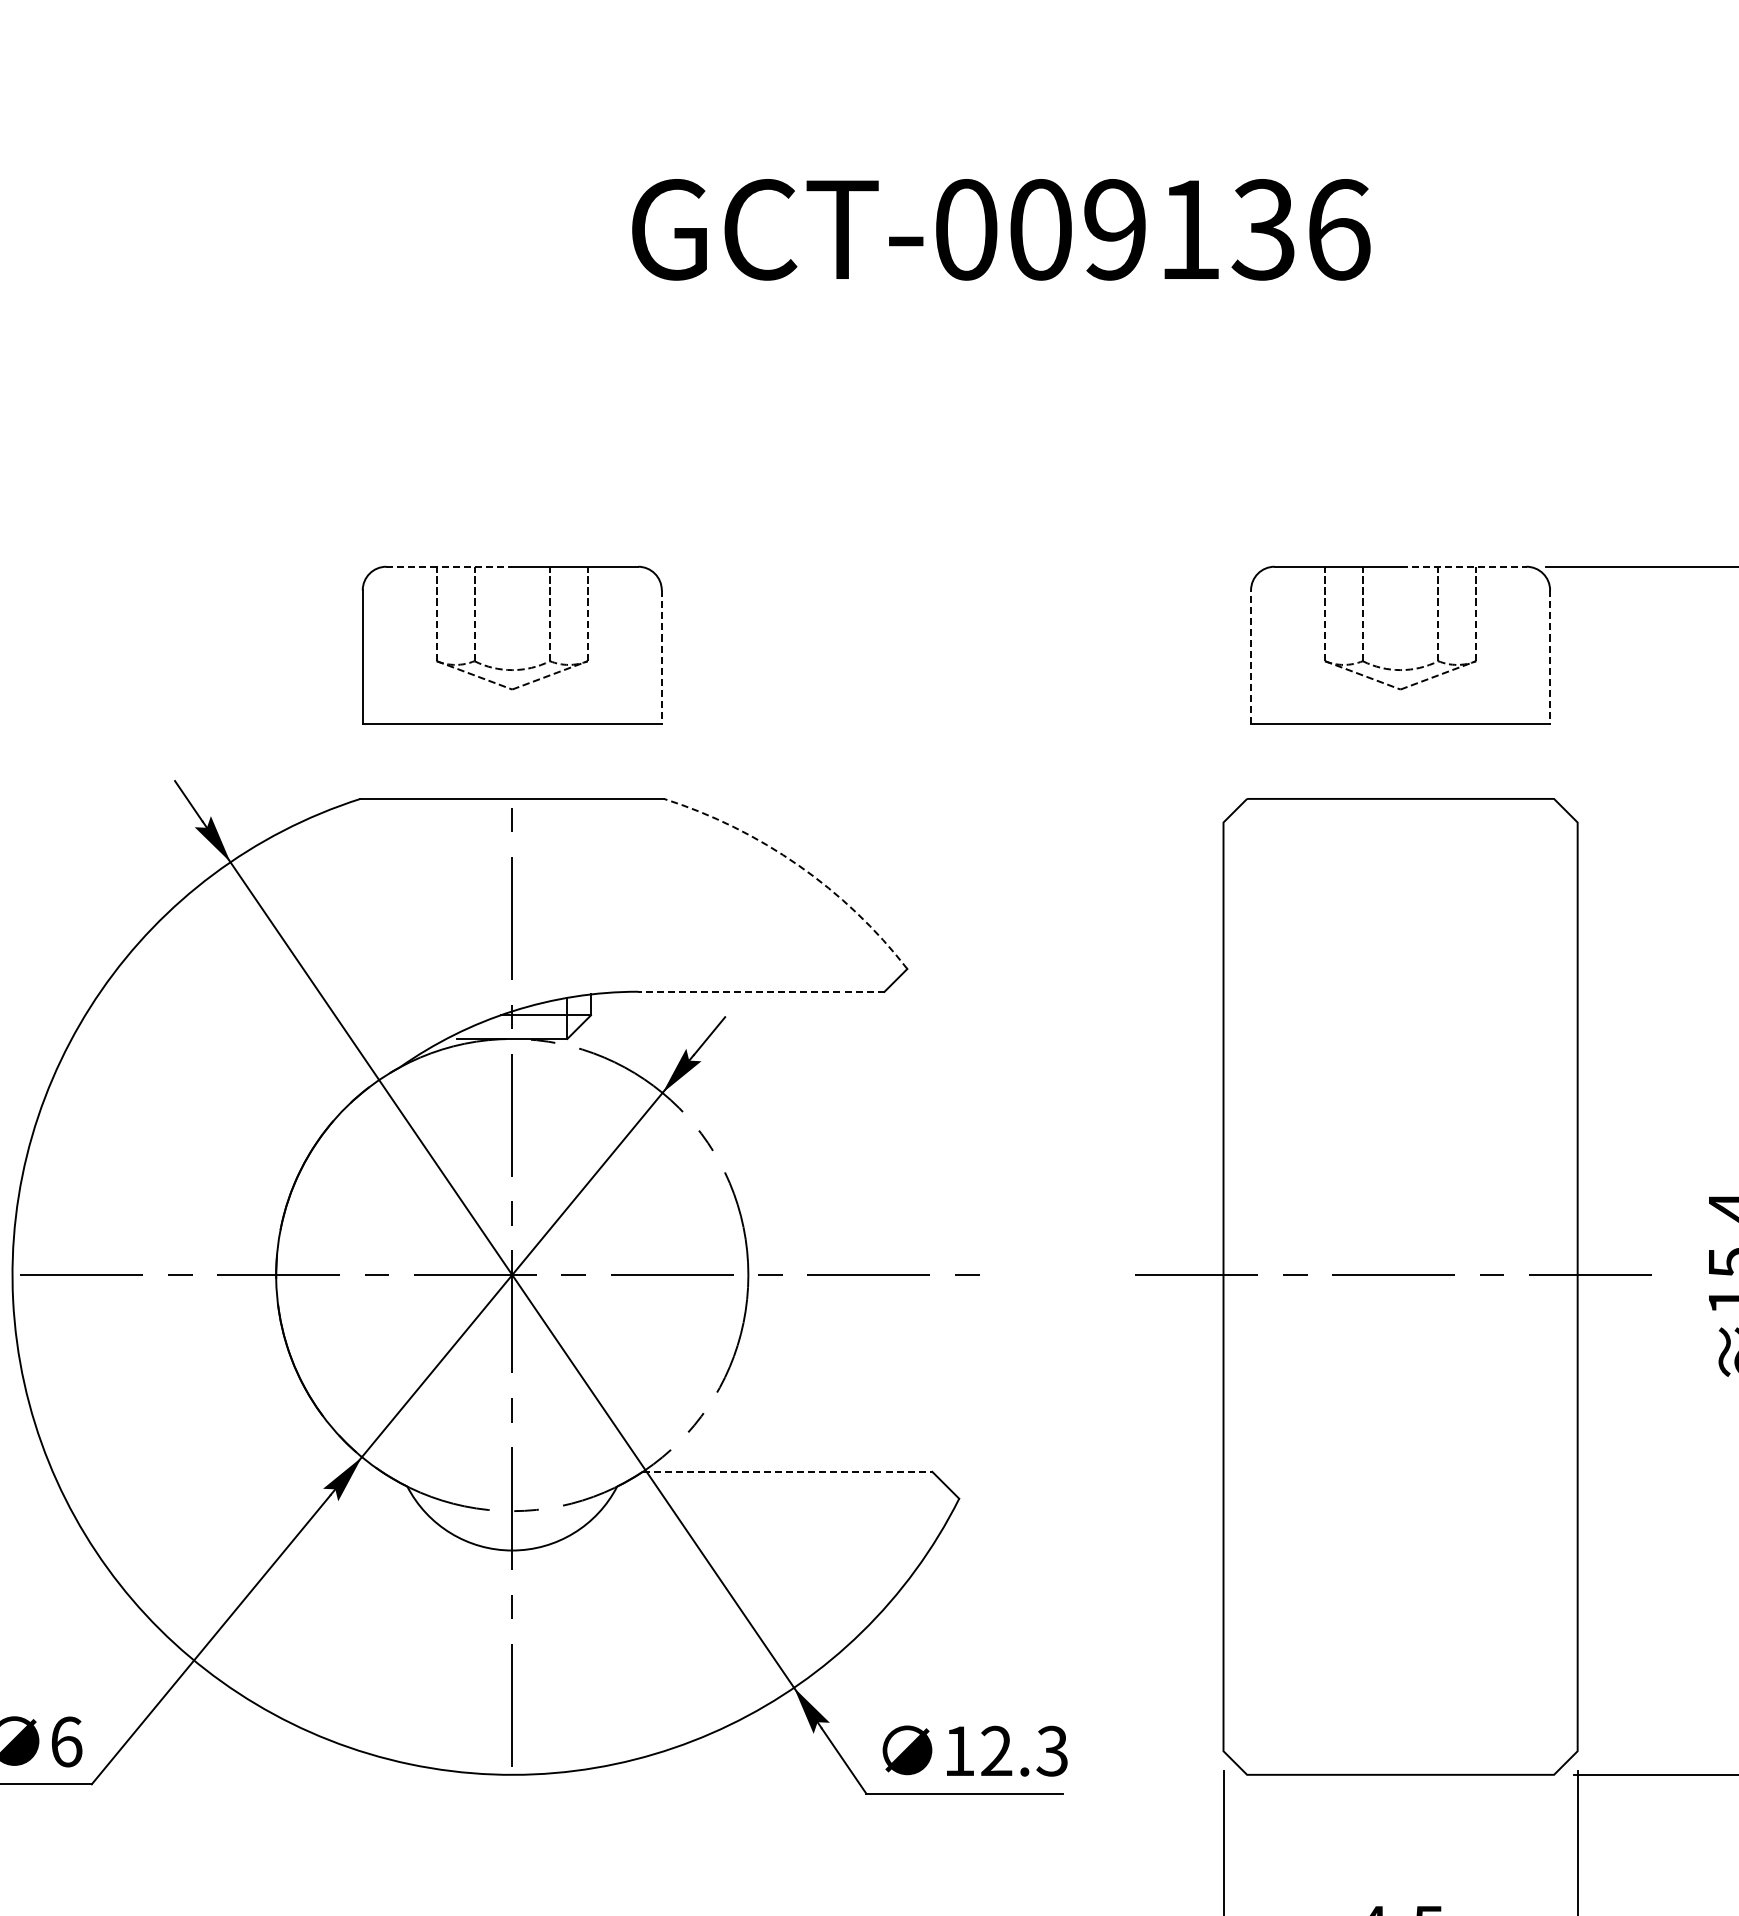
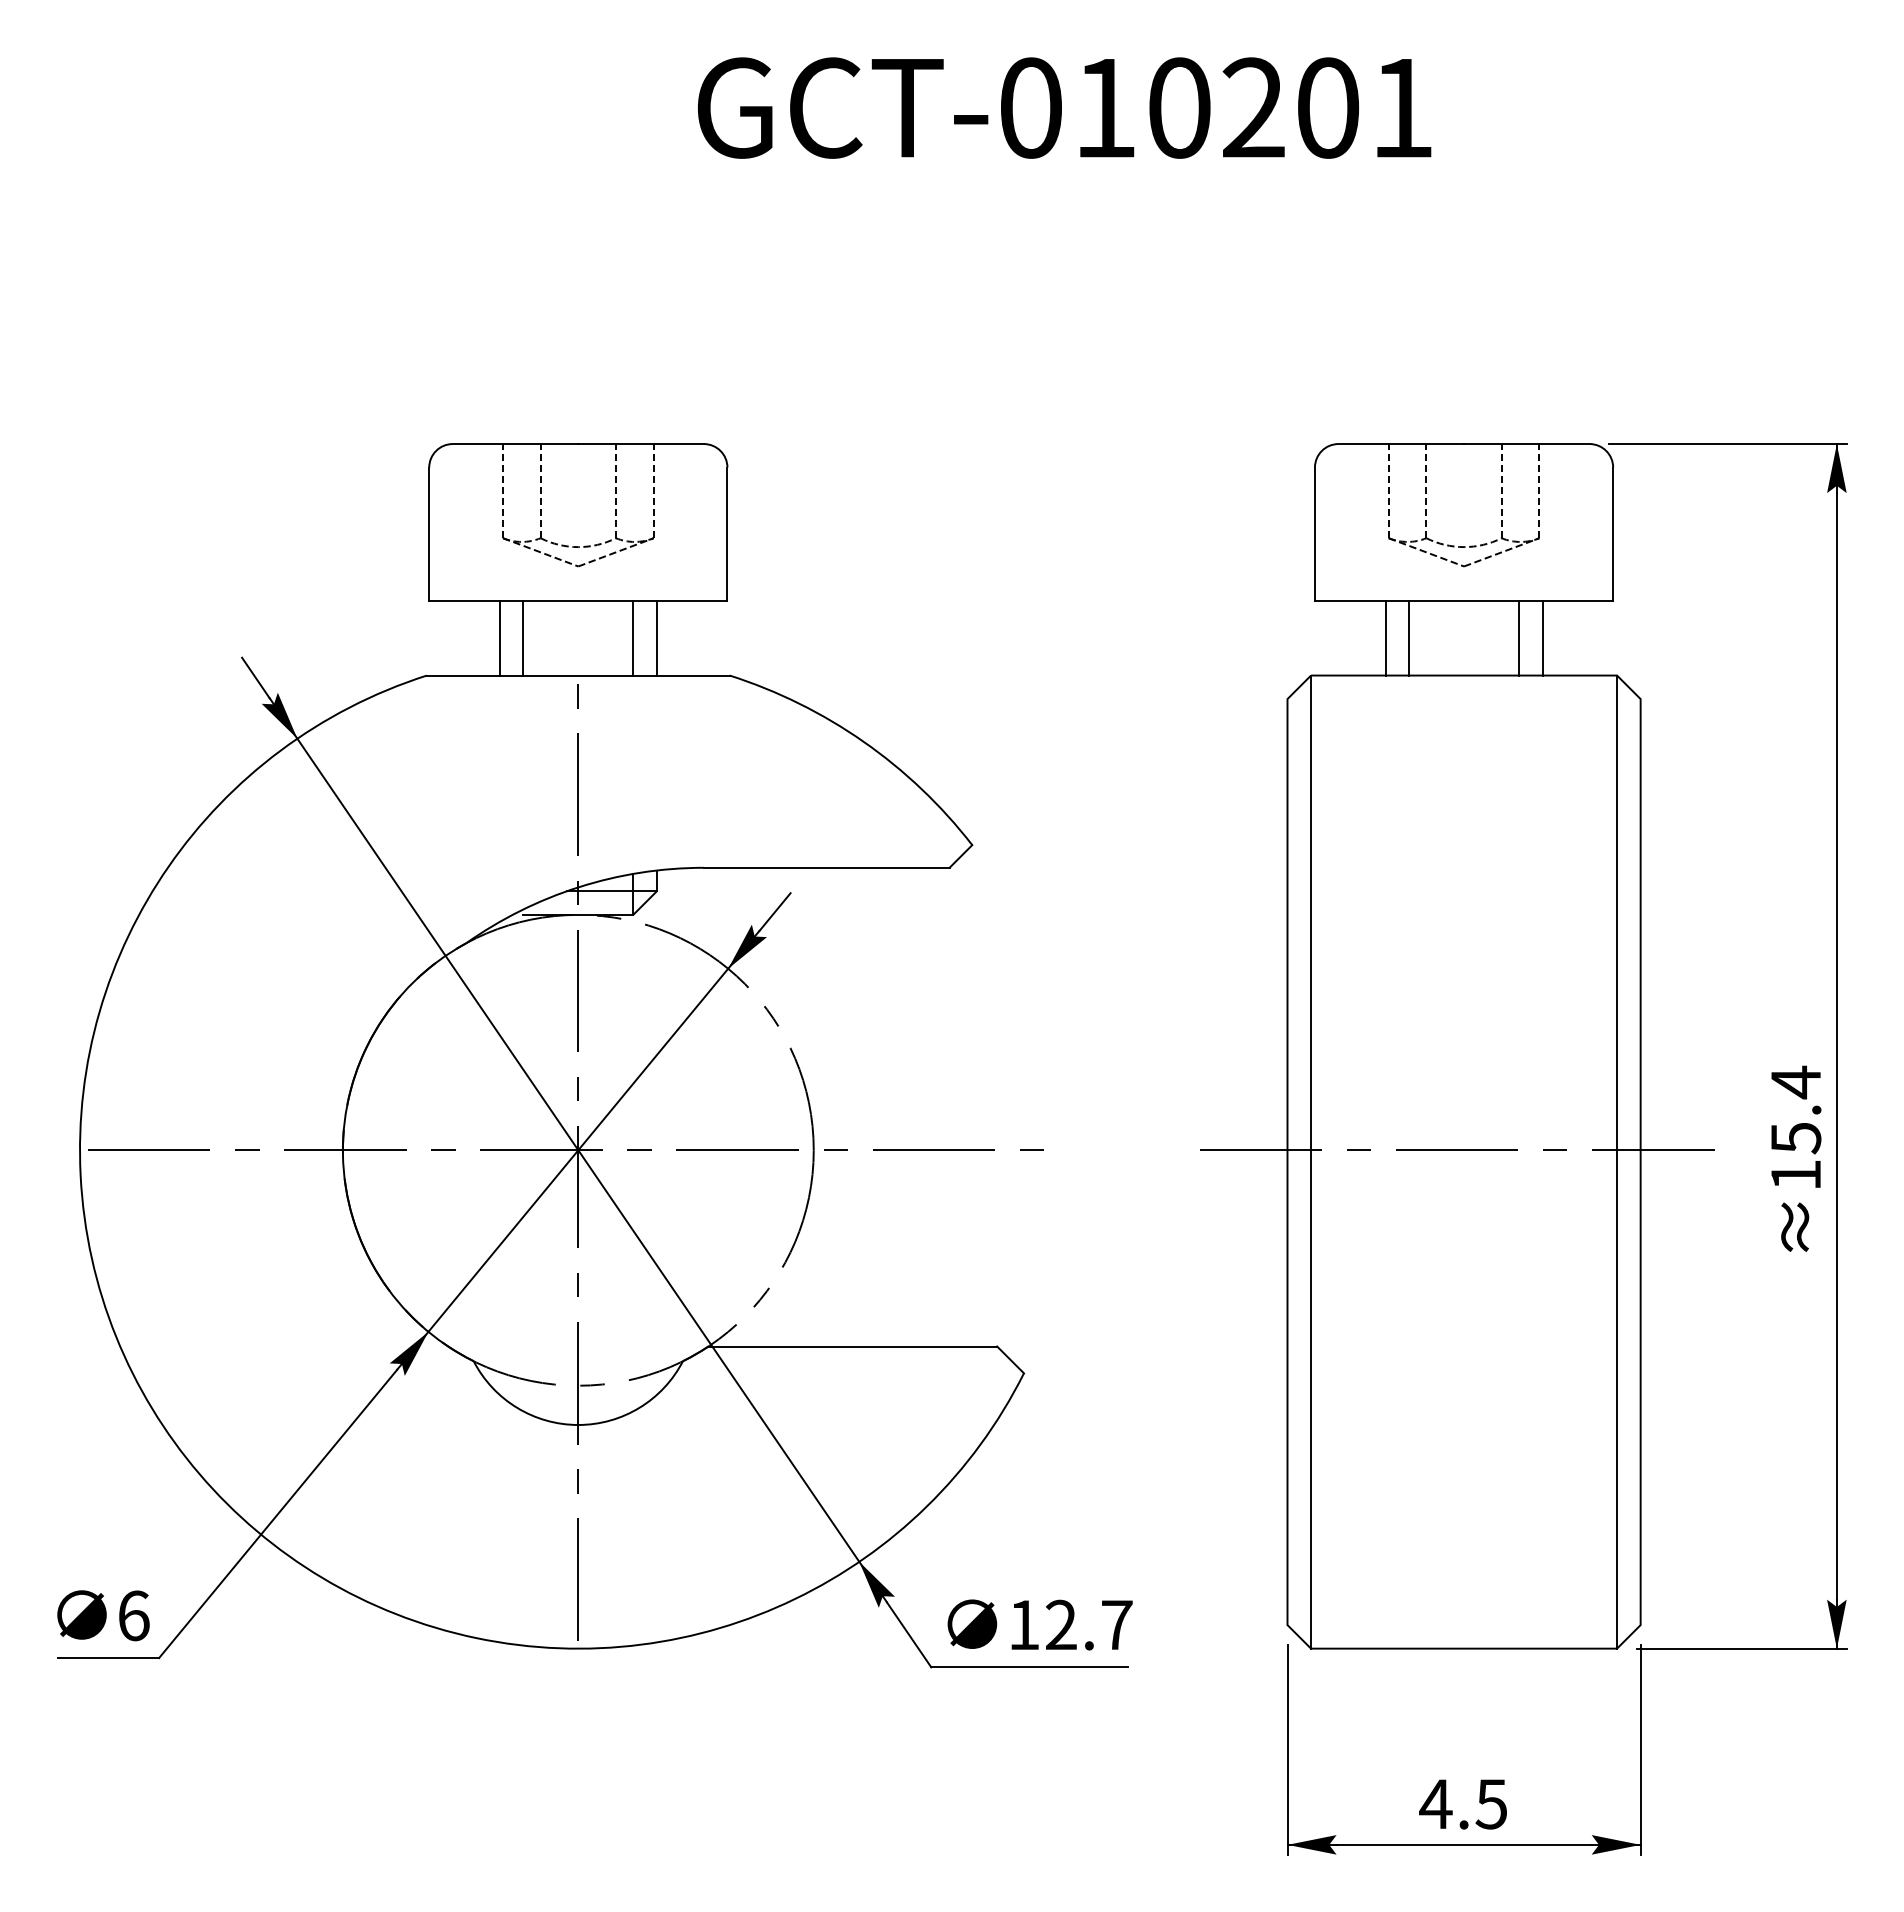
text: (1190, 229) -> (1254, 107), GCT-009136 -> GCT-010201
line: (449, 567) -> (515, 444), dashed -> solid
line: (1463, 567) -> (1526, 444), dashed -> solid
line: (661, 657) -> (727, 534), dashed -> solid
line: (1250, 657) -> (1314, 534), dashed -> solid
line: (1550, 657) -> (1613, 534), dashed -> solid
line: (433, 761) -> (499, 638), added
line: (457, 761) -> (523, 638), added
line: (567, 761) -> (633, 638), added
line: (590, 761) -> (656, 638), added
line: (1321, 761) -> (1385, 638), added
line: (1345, 761) -> (1409, 638), added
line: (1456, 761) -> (1519, 638), added
line: (1479, 761) -> (1542, 638), added
arc: (798, 865) -> (863, 741), dashed -> solid
line: (761, 991) -> (826, 867), dashed -> solid
line: (1247, 1286) -> (1311, 1161), added
line: (1554, 1286) -> (1617, 1161), added
line: (788, 1471) -> (853, 1346), dashed -> solid
text: (1052, 1750) -> (1116, 1624), 12.3 -> 12.7

